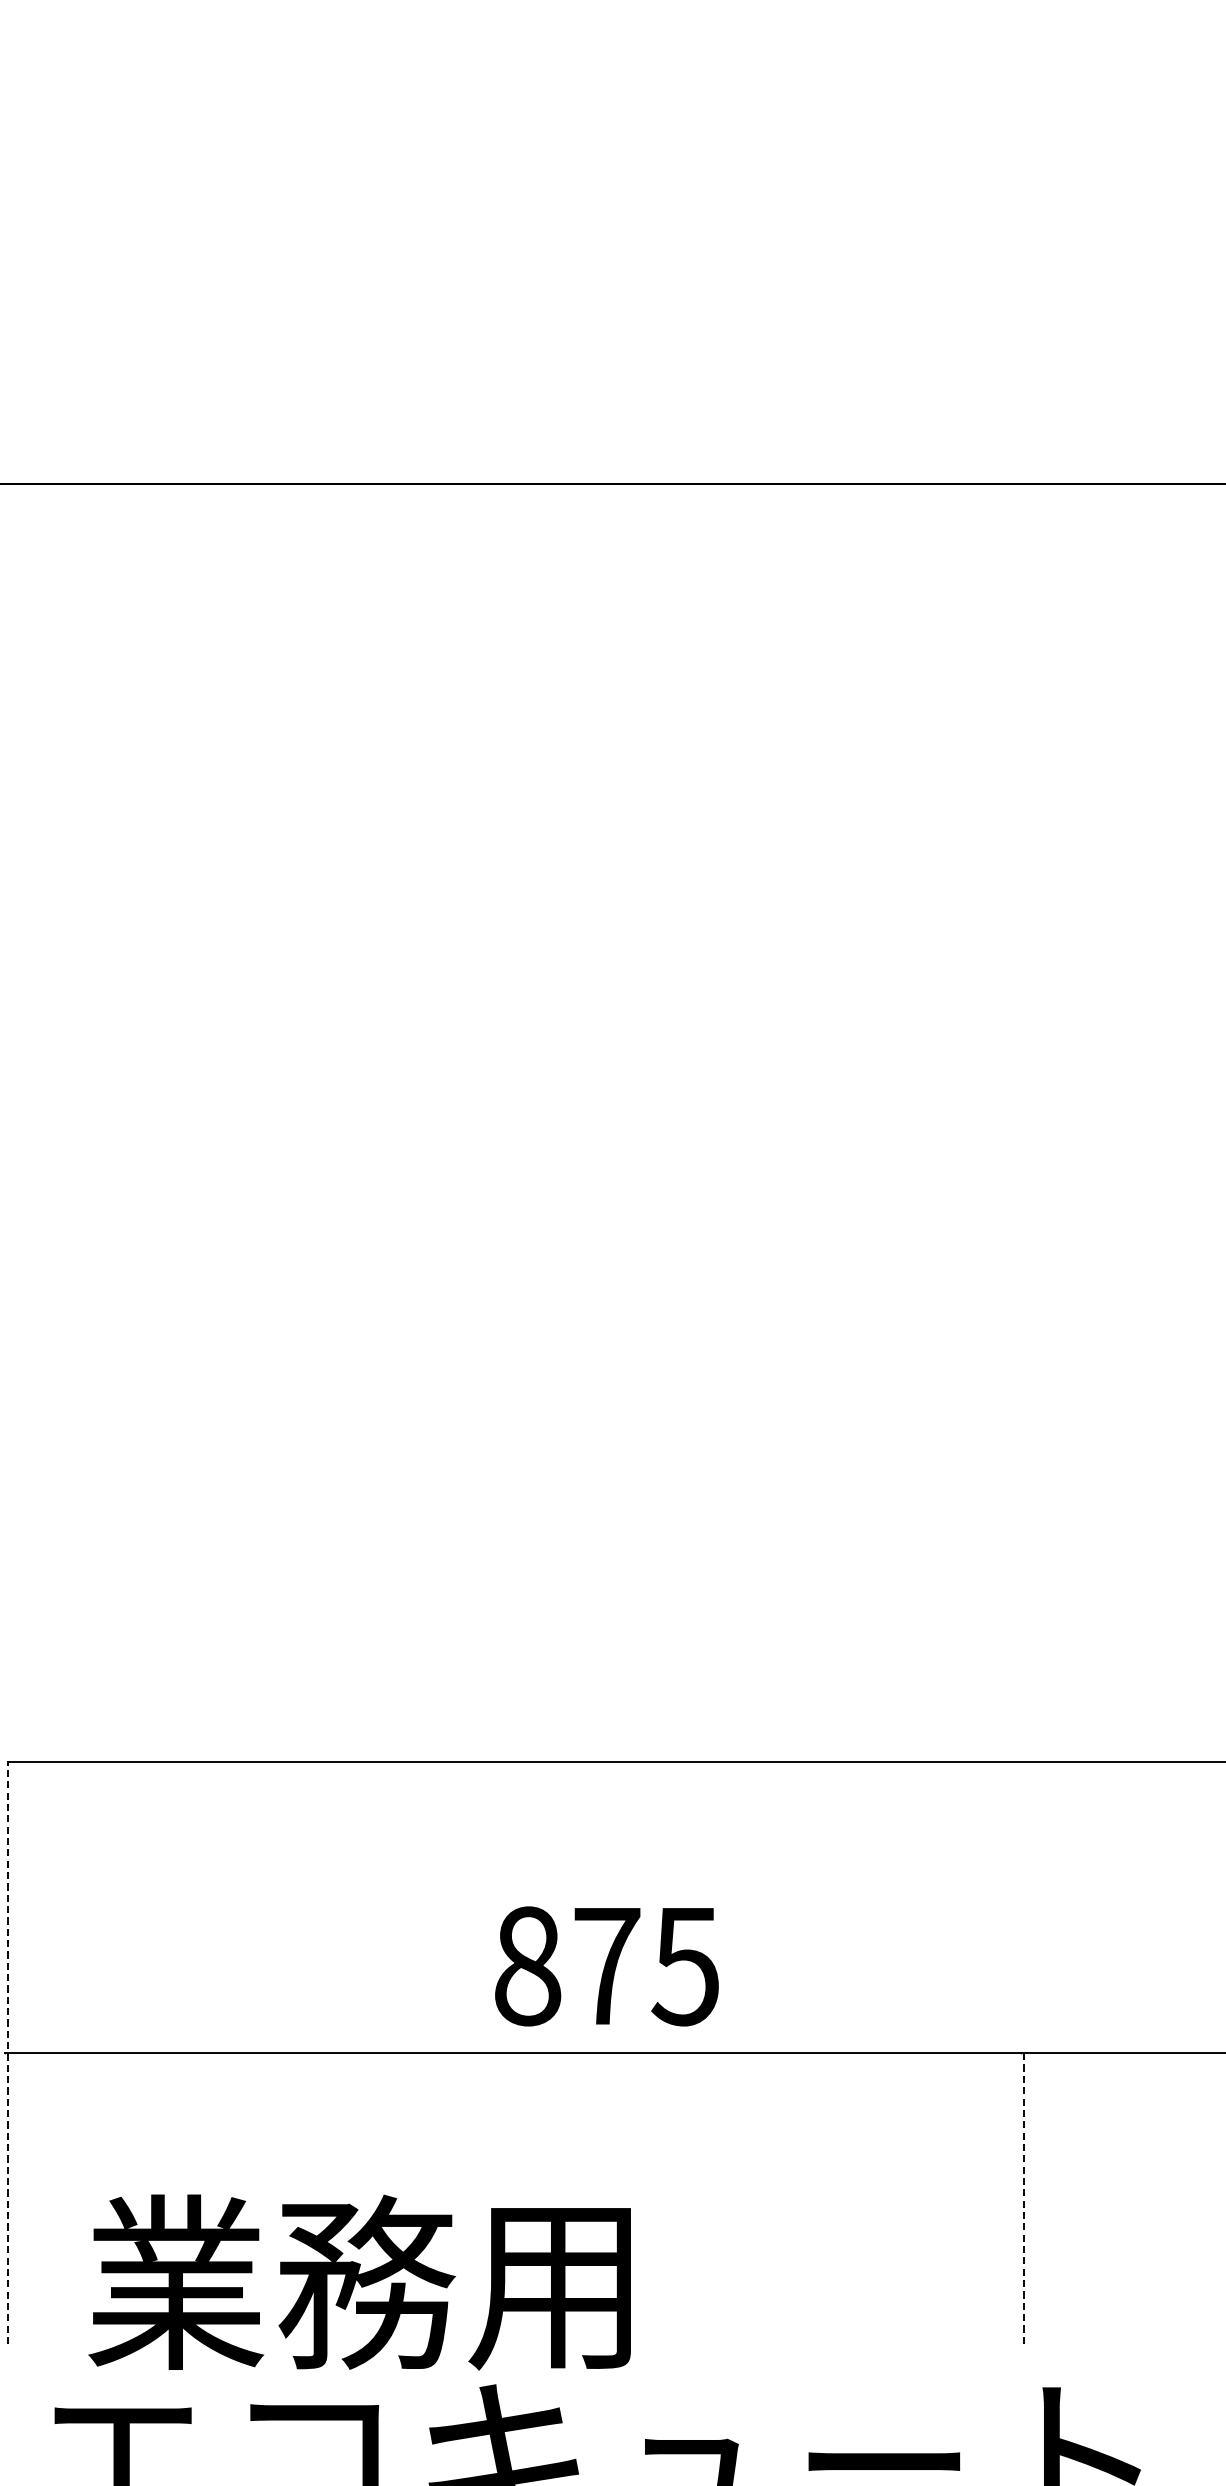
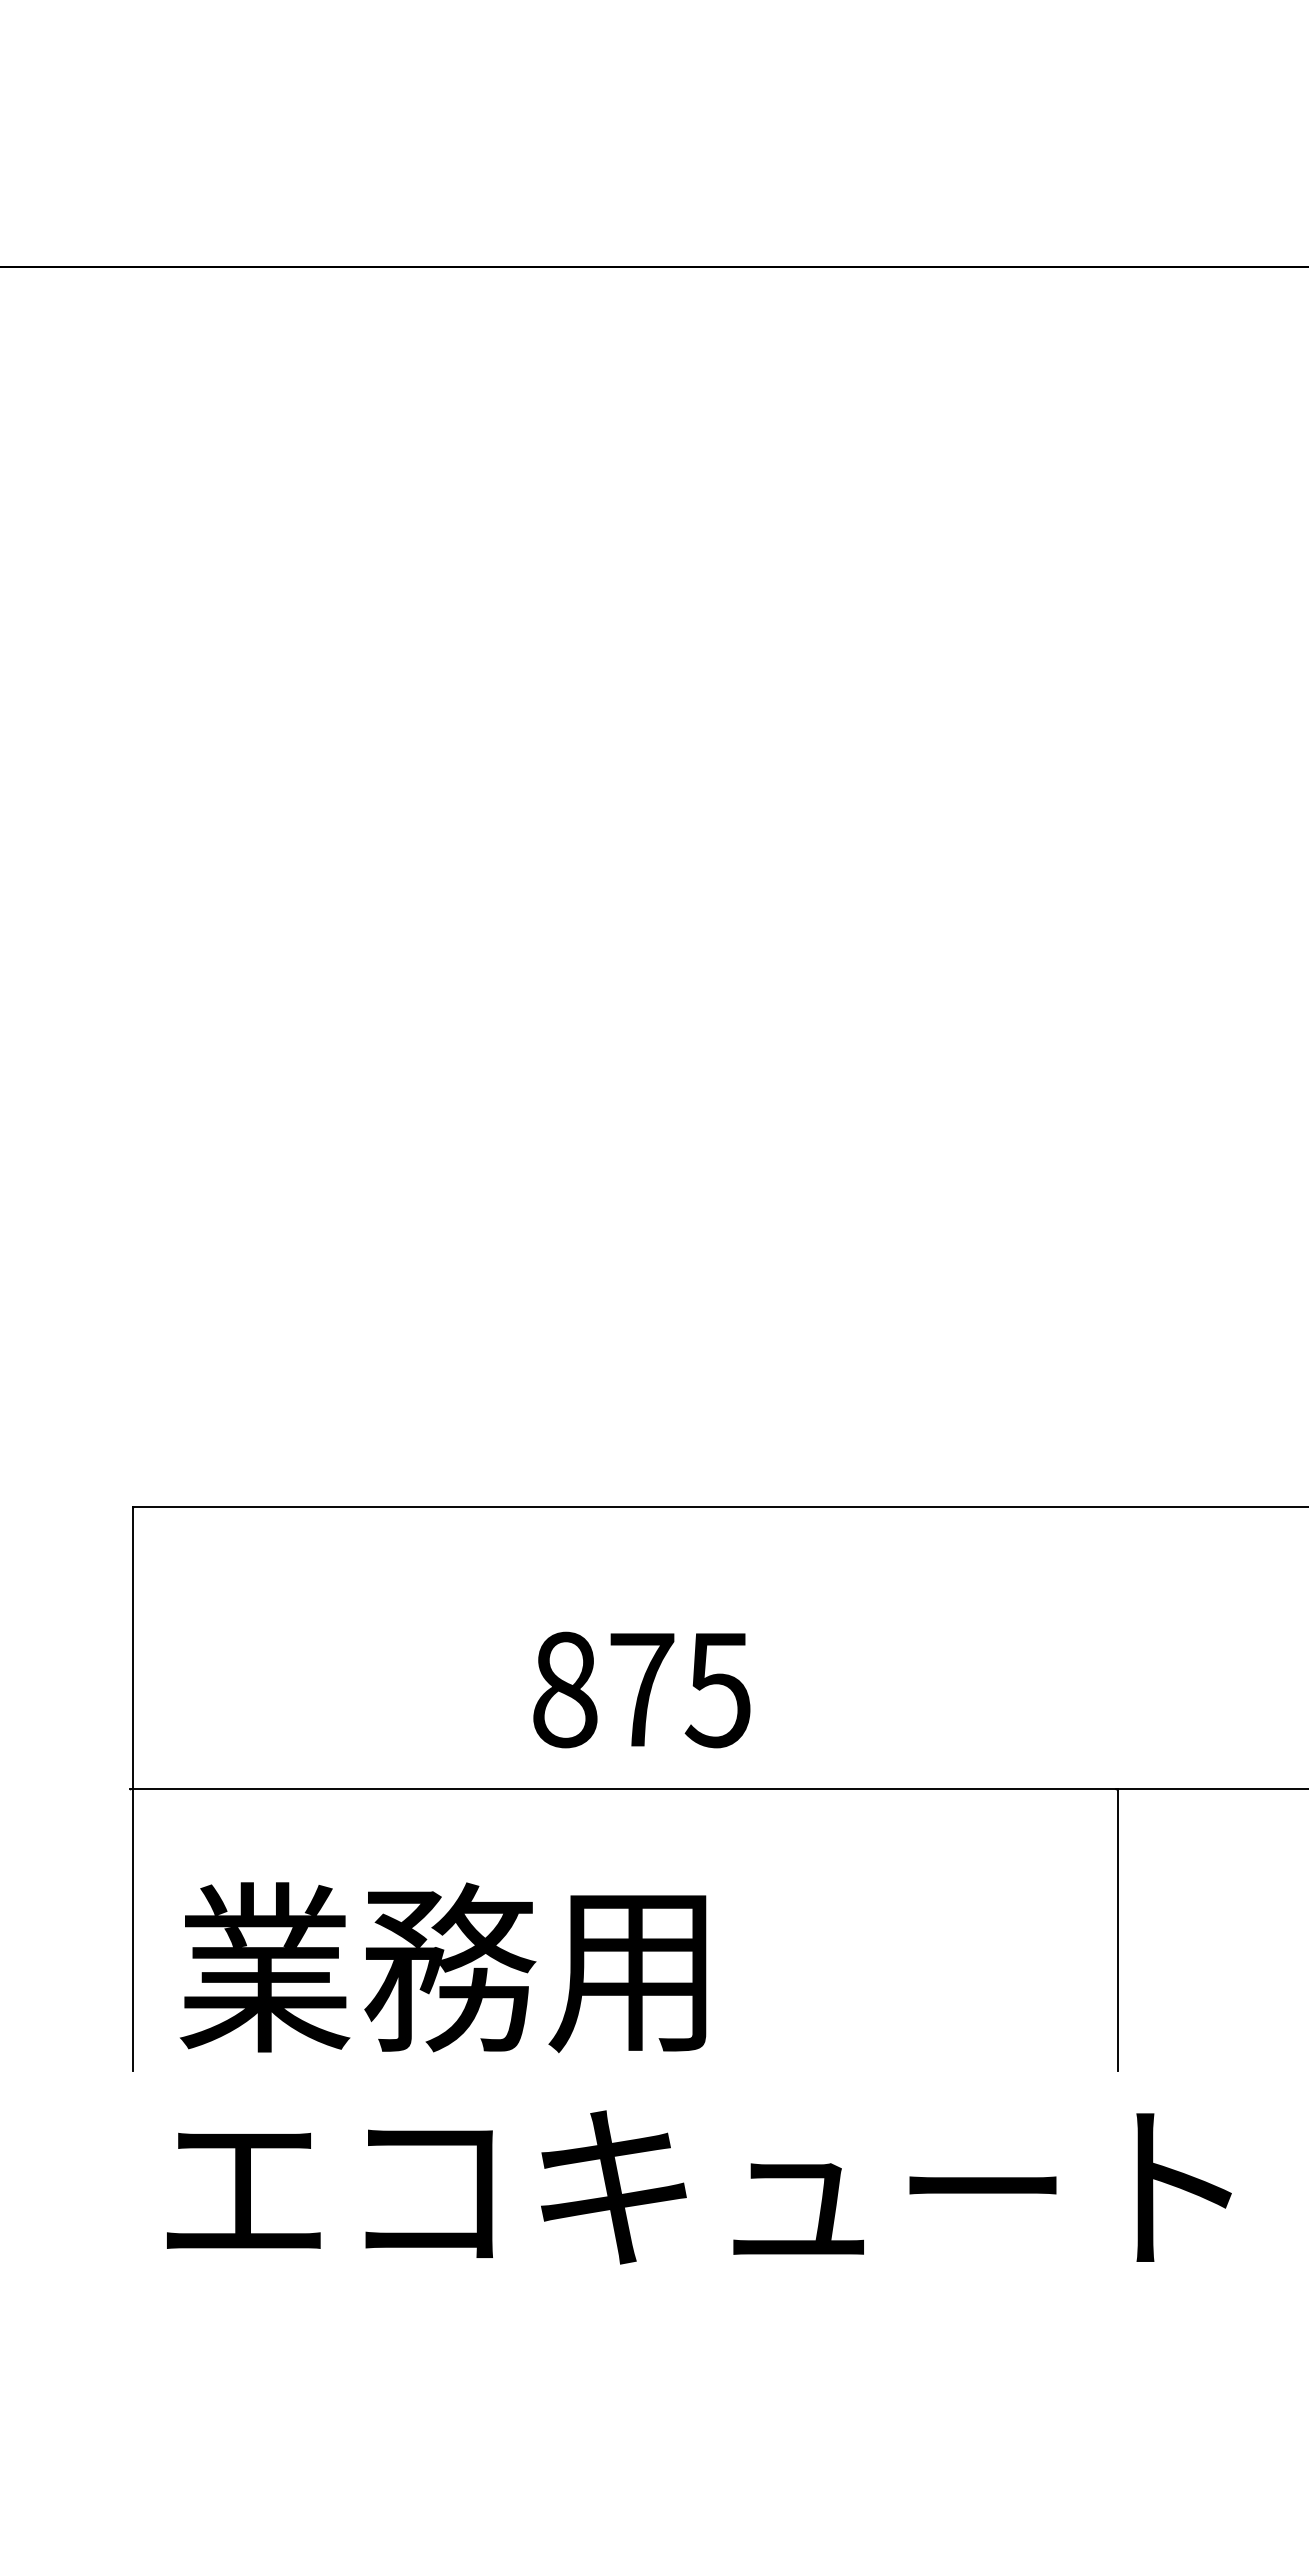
text: (606, 1965) -> (641, 1689), moved
line: (7, 2052) -> (132, 1788), dashed -> solid
line: (1024, 2198) -> (1118, 1930), dashed -> solid
text: (359, 2282) -> (442, 1967), moved

